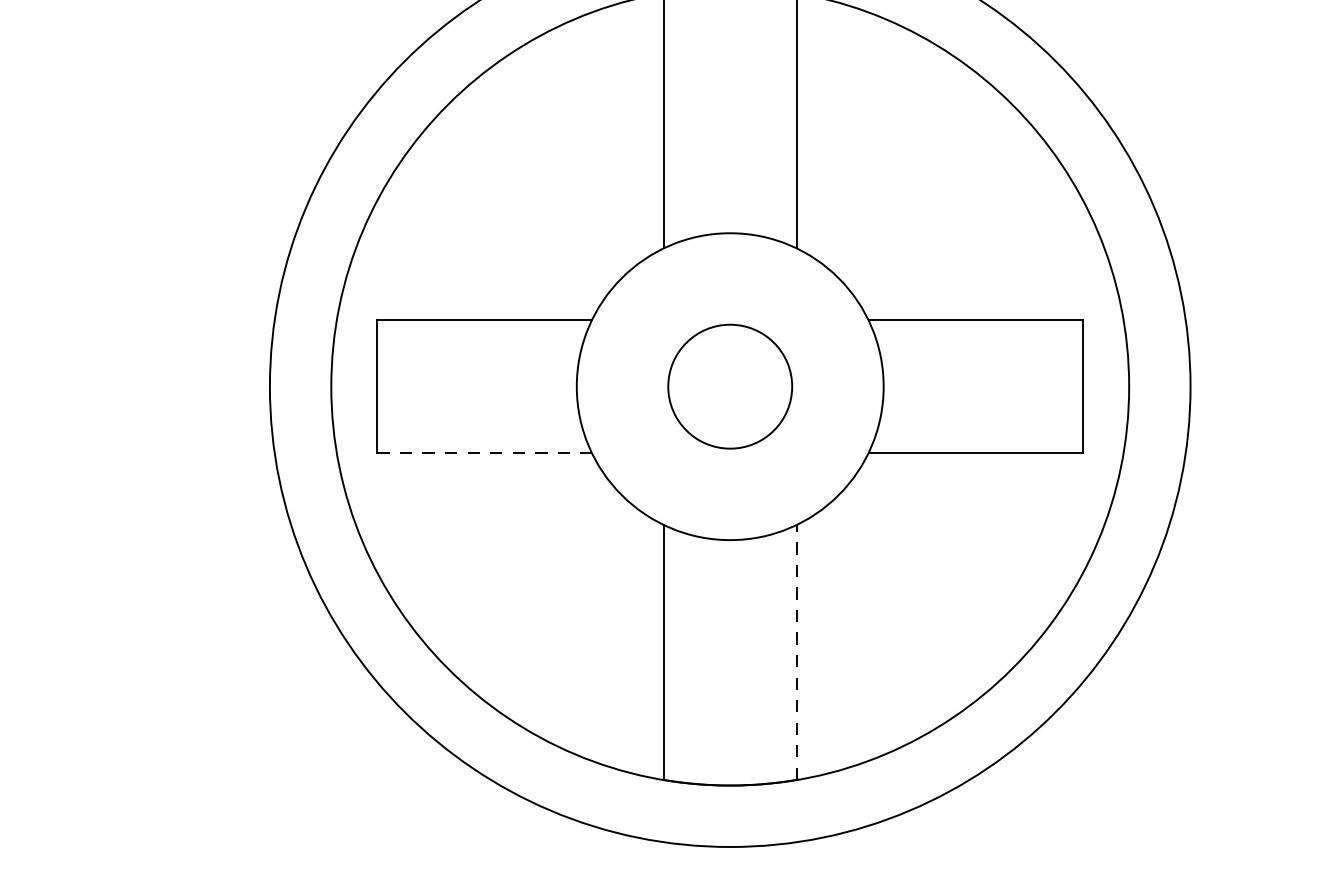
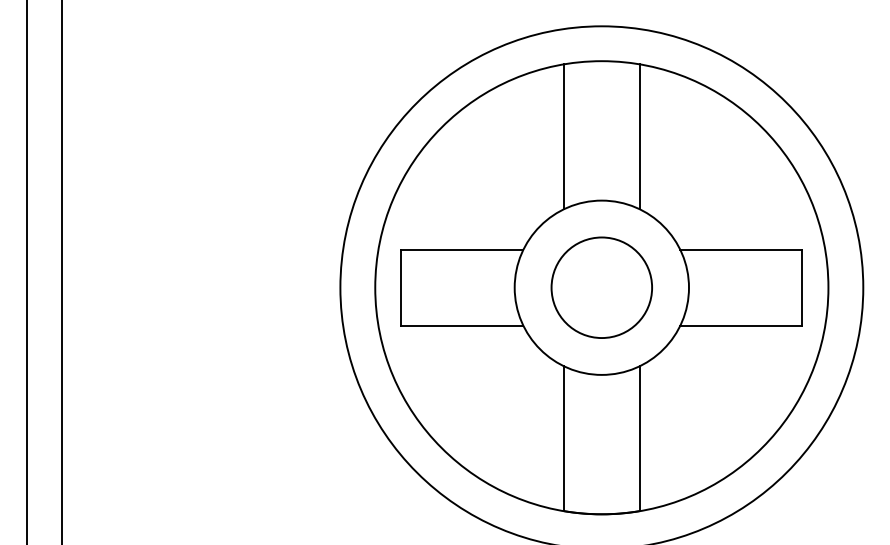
circle: (729, 386) -> (601, 287), size x1.43
line: (484, 453) -> (462, 325), dashed -> solid
line: (796, 652) -> (639, 438), dashed -> solid

